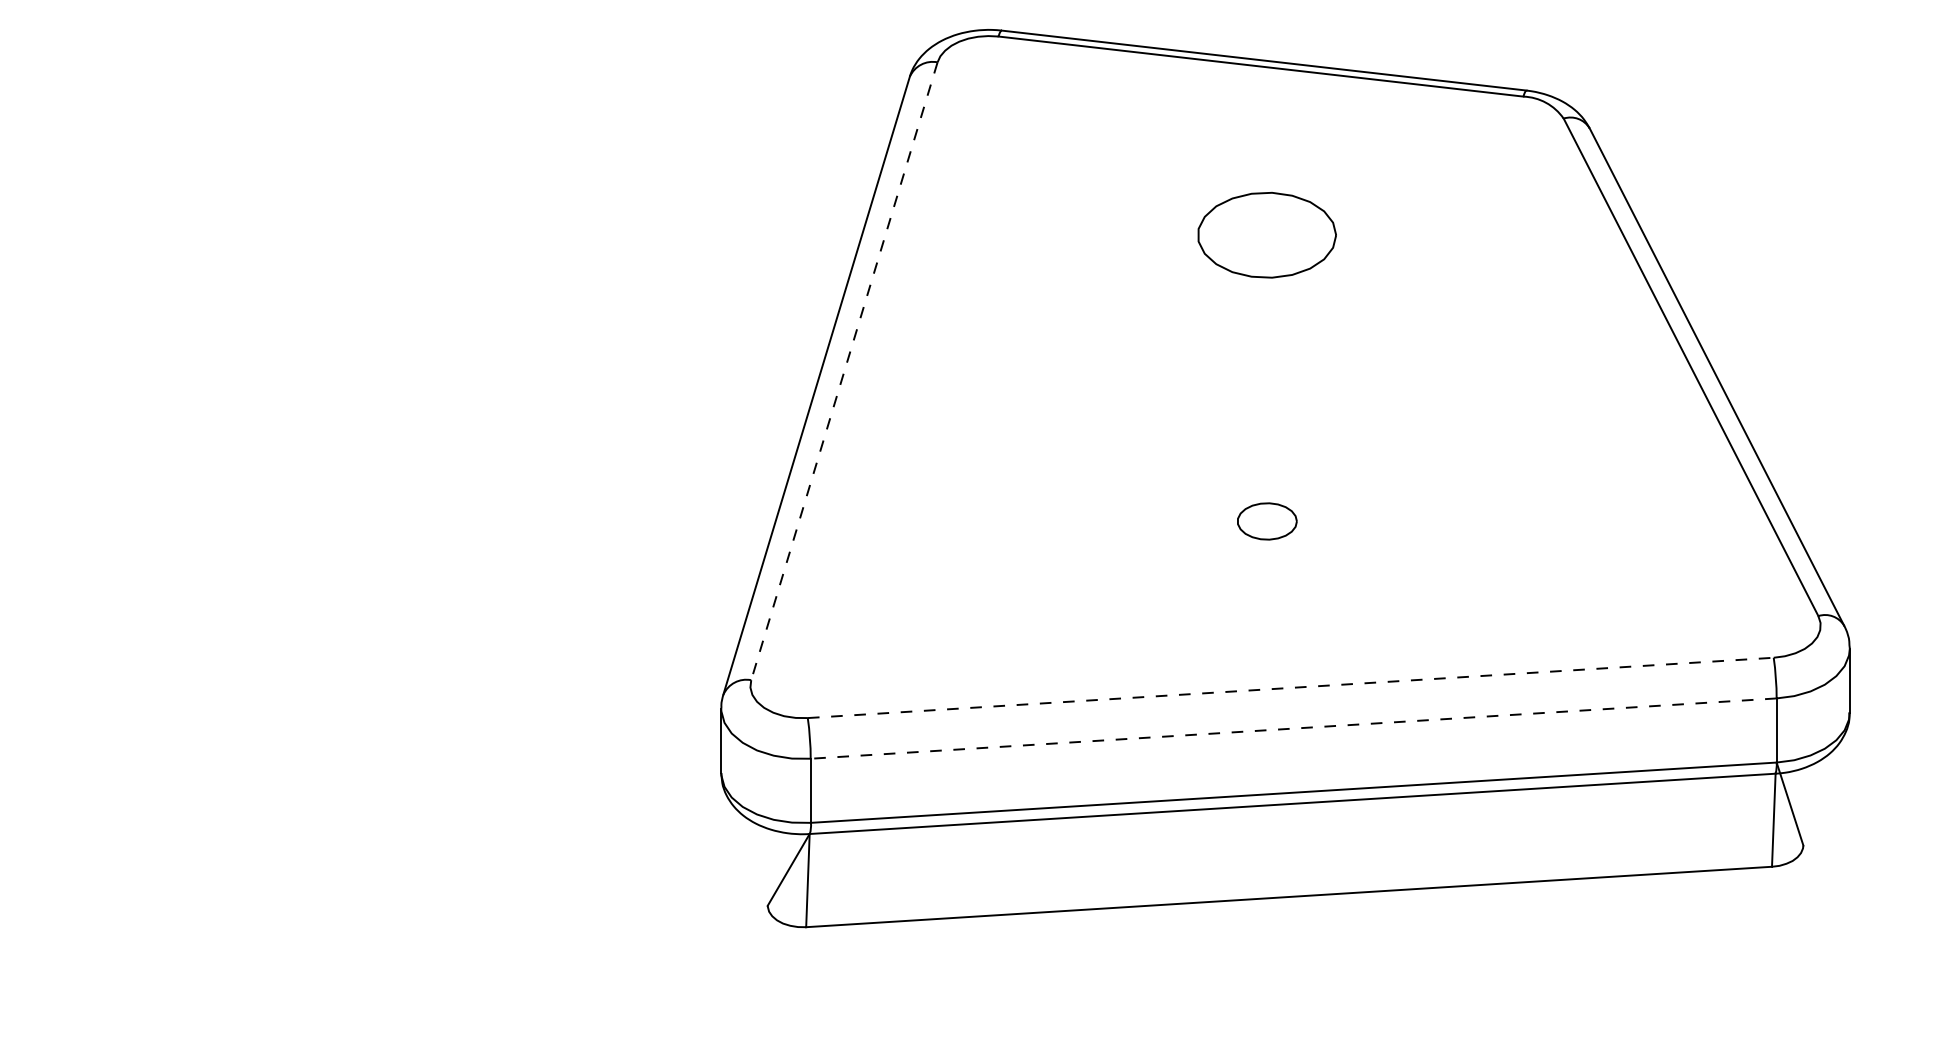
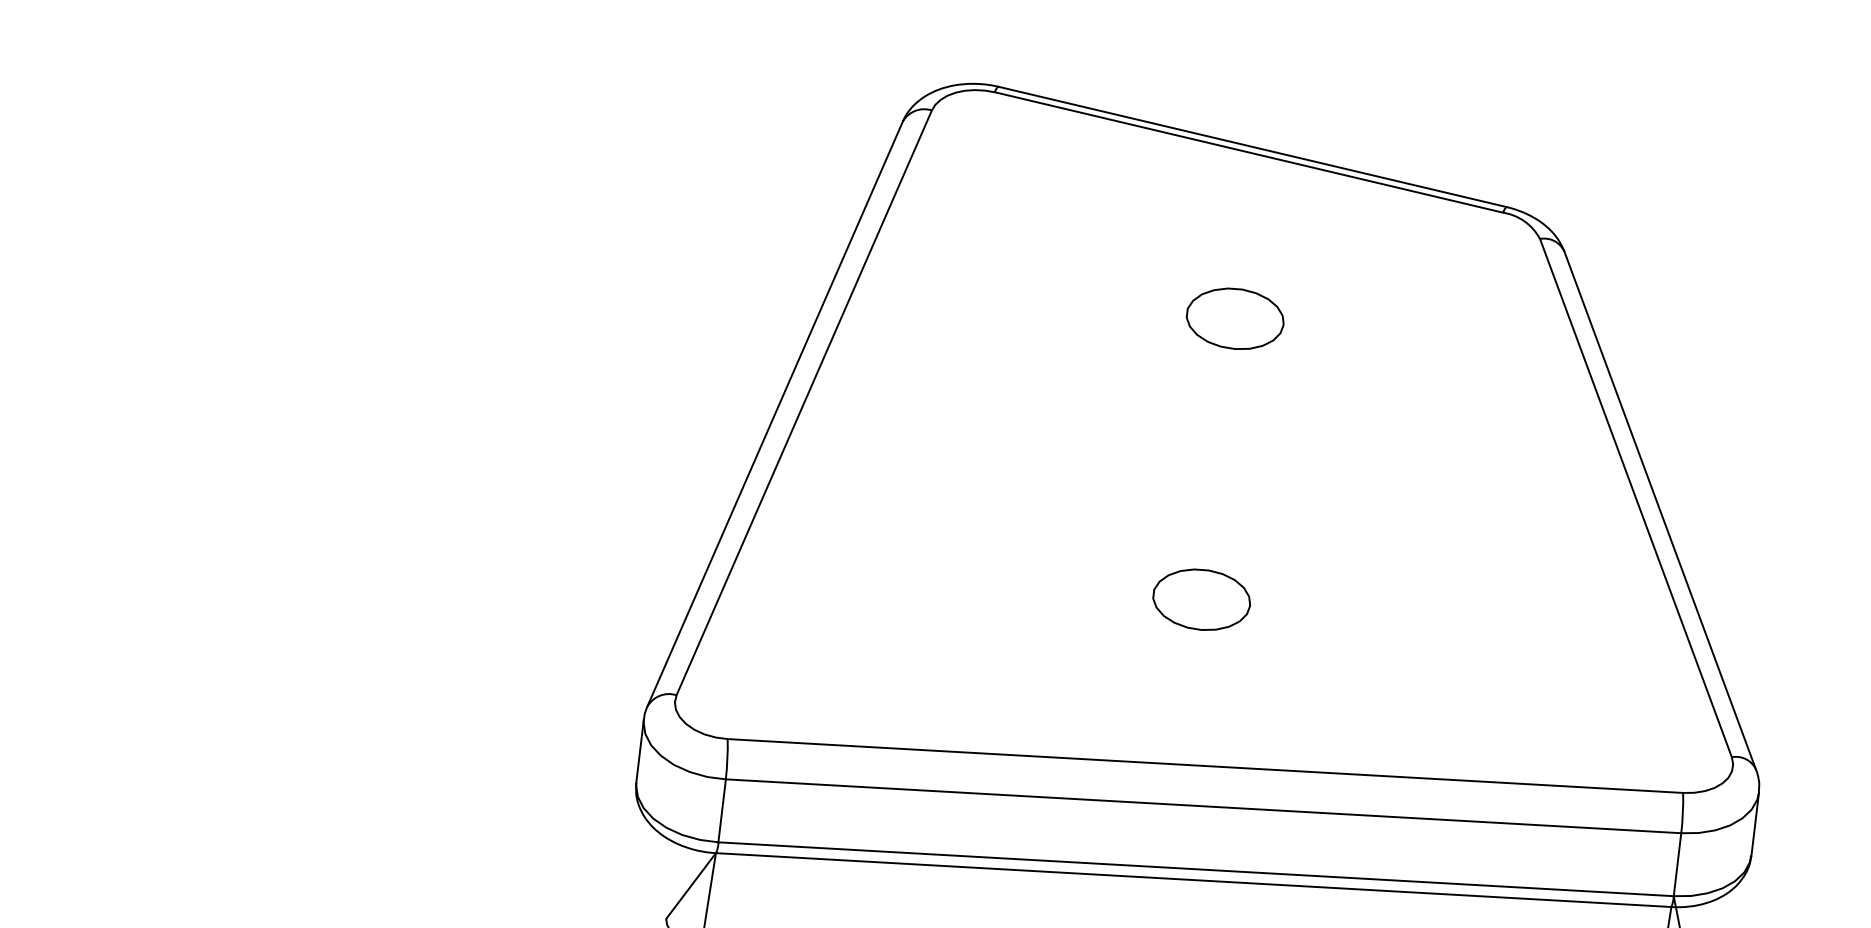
part: (1267, 235) -> (1235, 319), size x0.71
line: (844, 371) -> (804, 403), dashed -> solid
part: (1267, 521) -> (1202, 599), size x1.67
line: (1290, 687) -> (1205, 765), dashed -> solid
line: (1293, 728) -> (1203, 806), dashed -> solid

